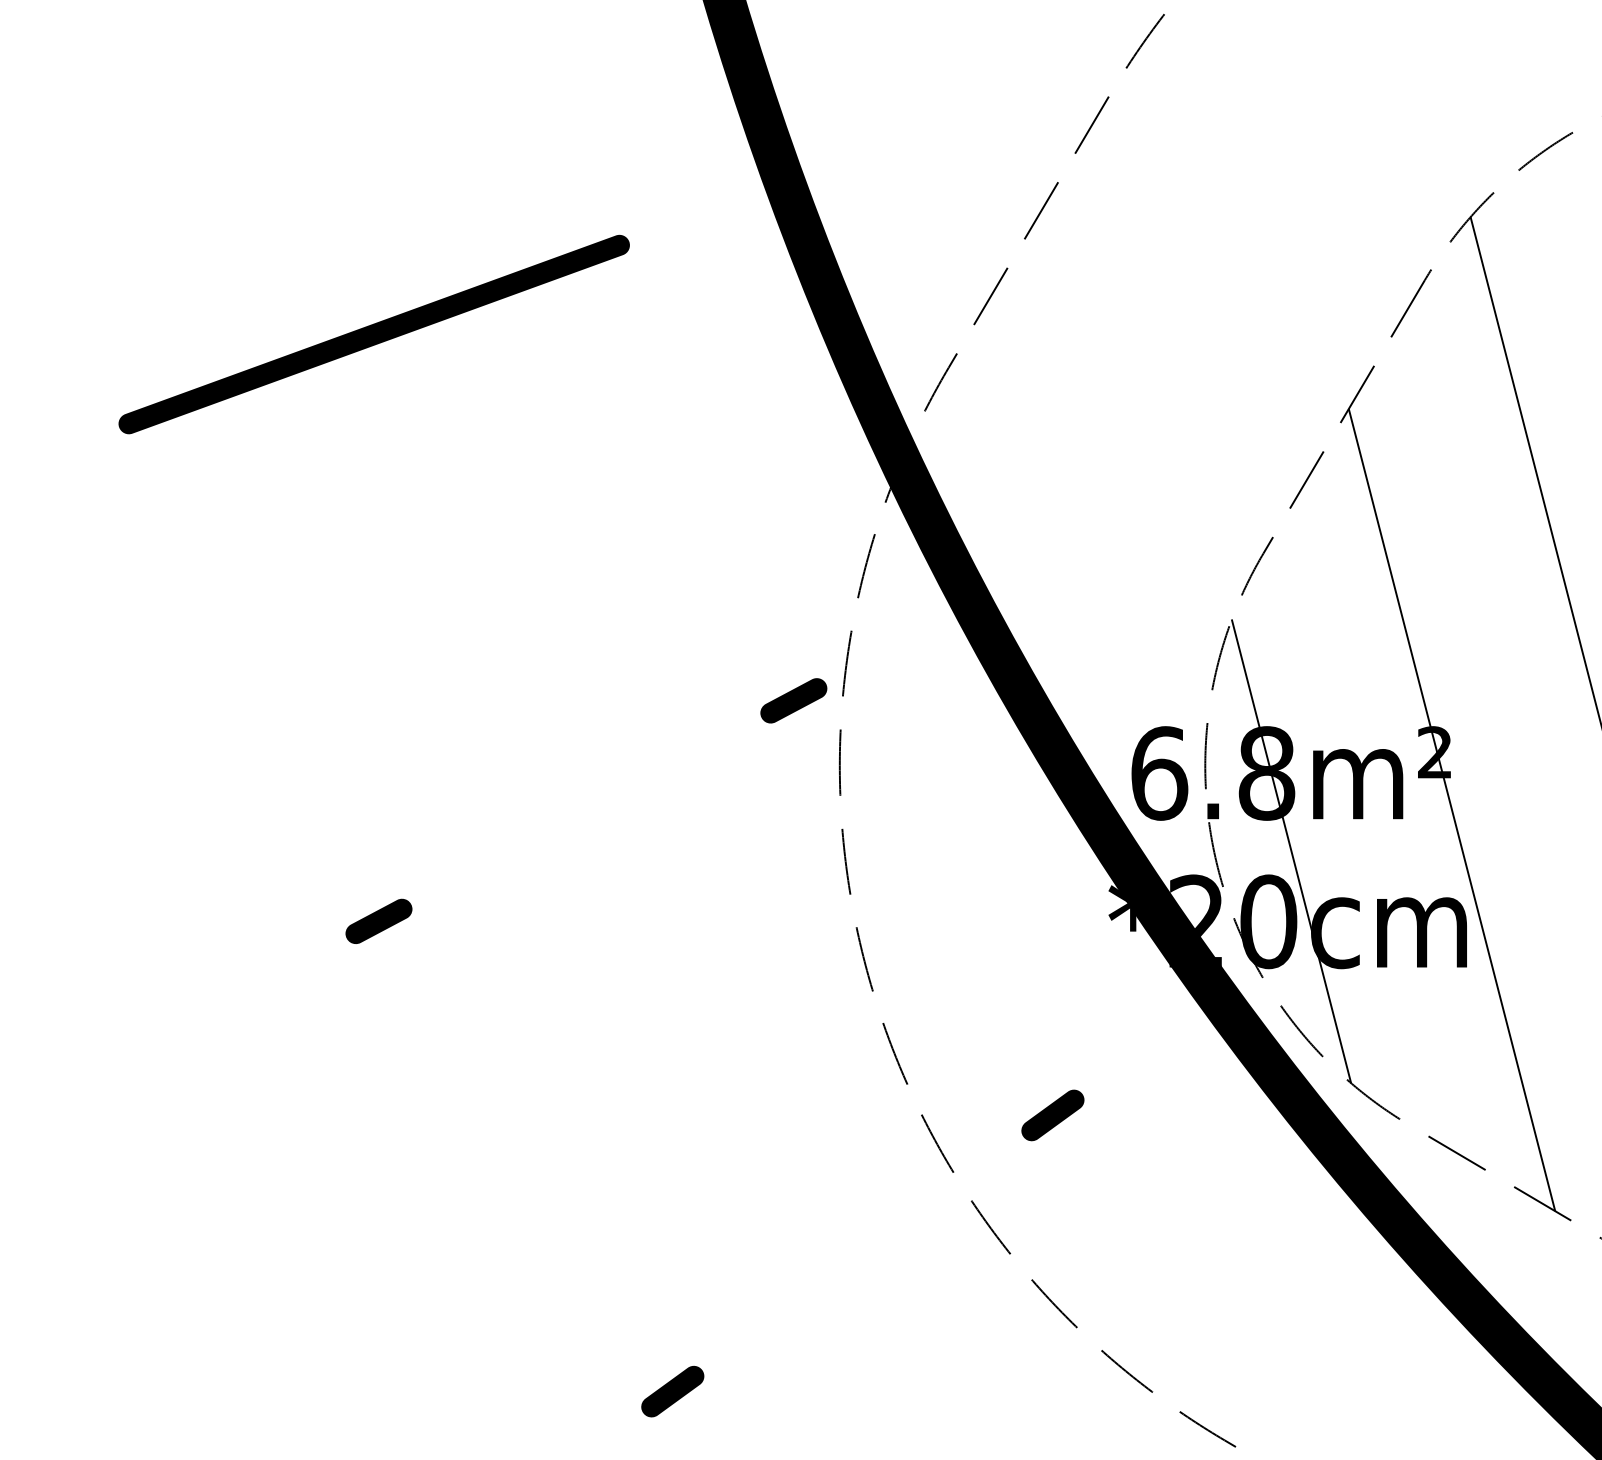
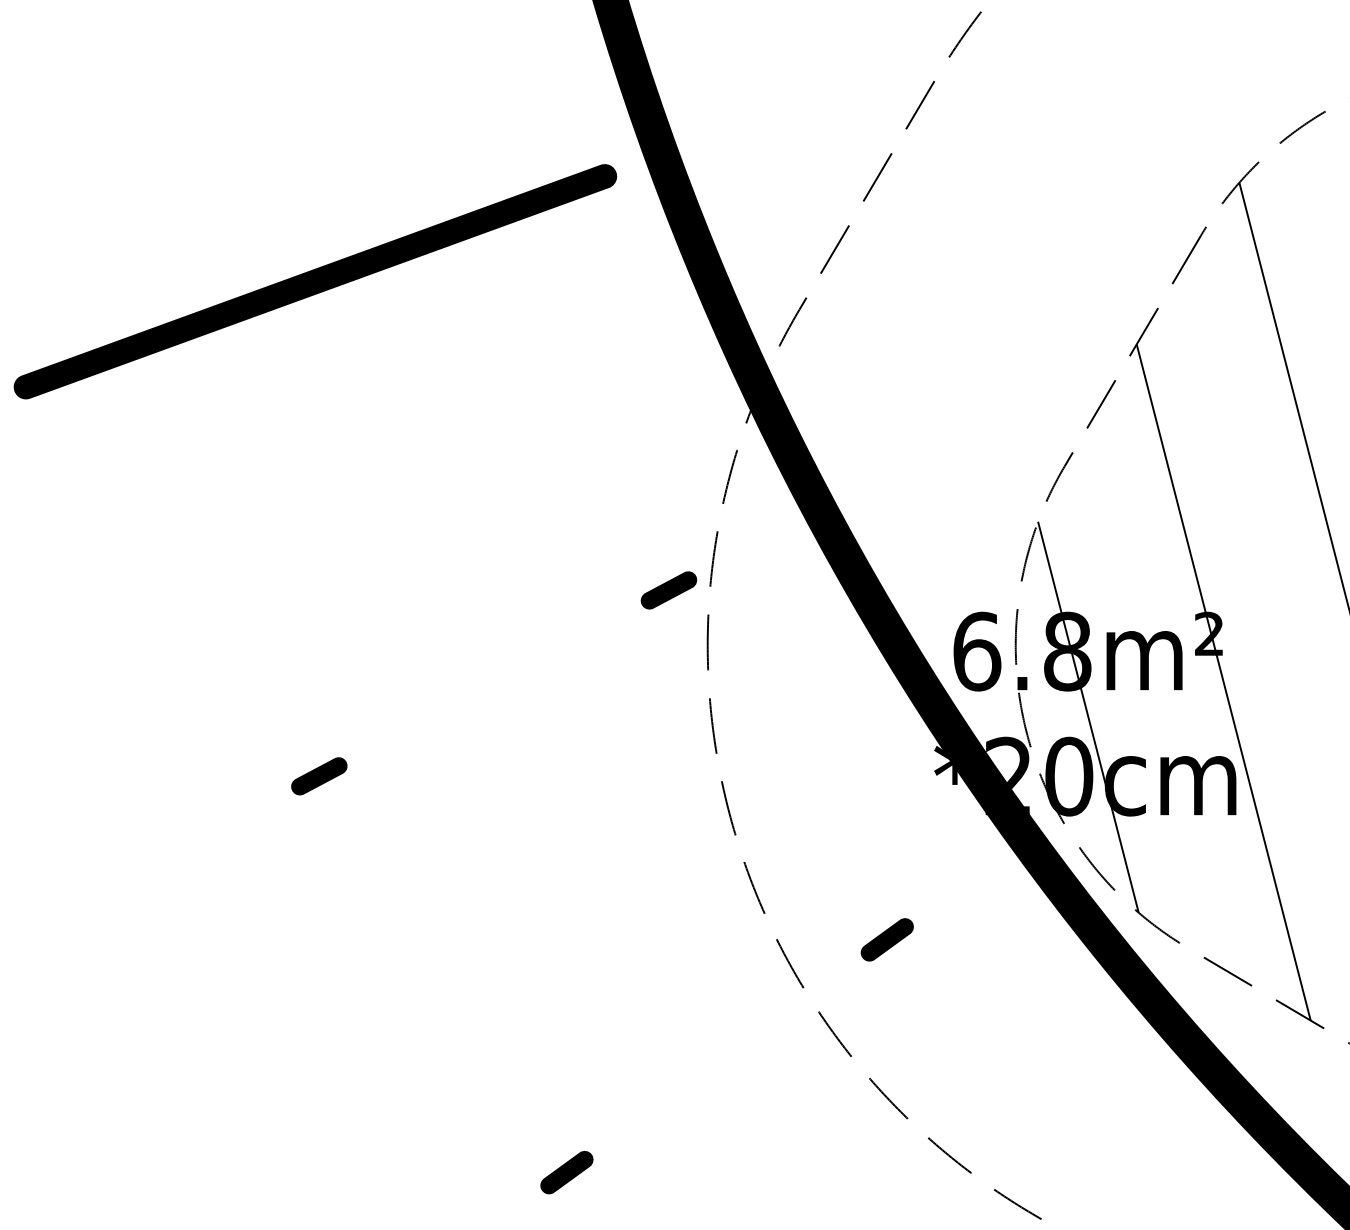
part: (373, 334) -> (314, 281), size x1.4

